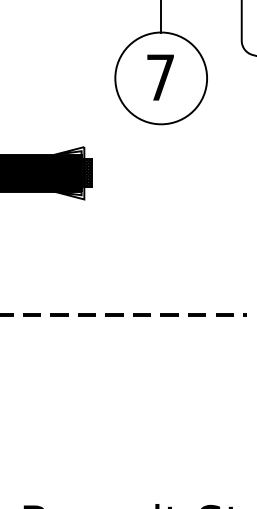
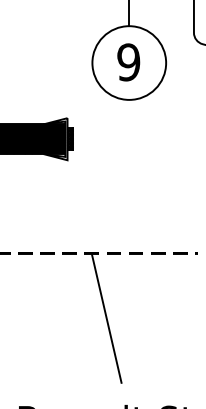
text: (160, 77) -> (128, 62), 7 -> 9
line: (132, 396) -> (106, 318), added

